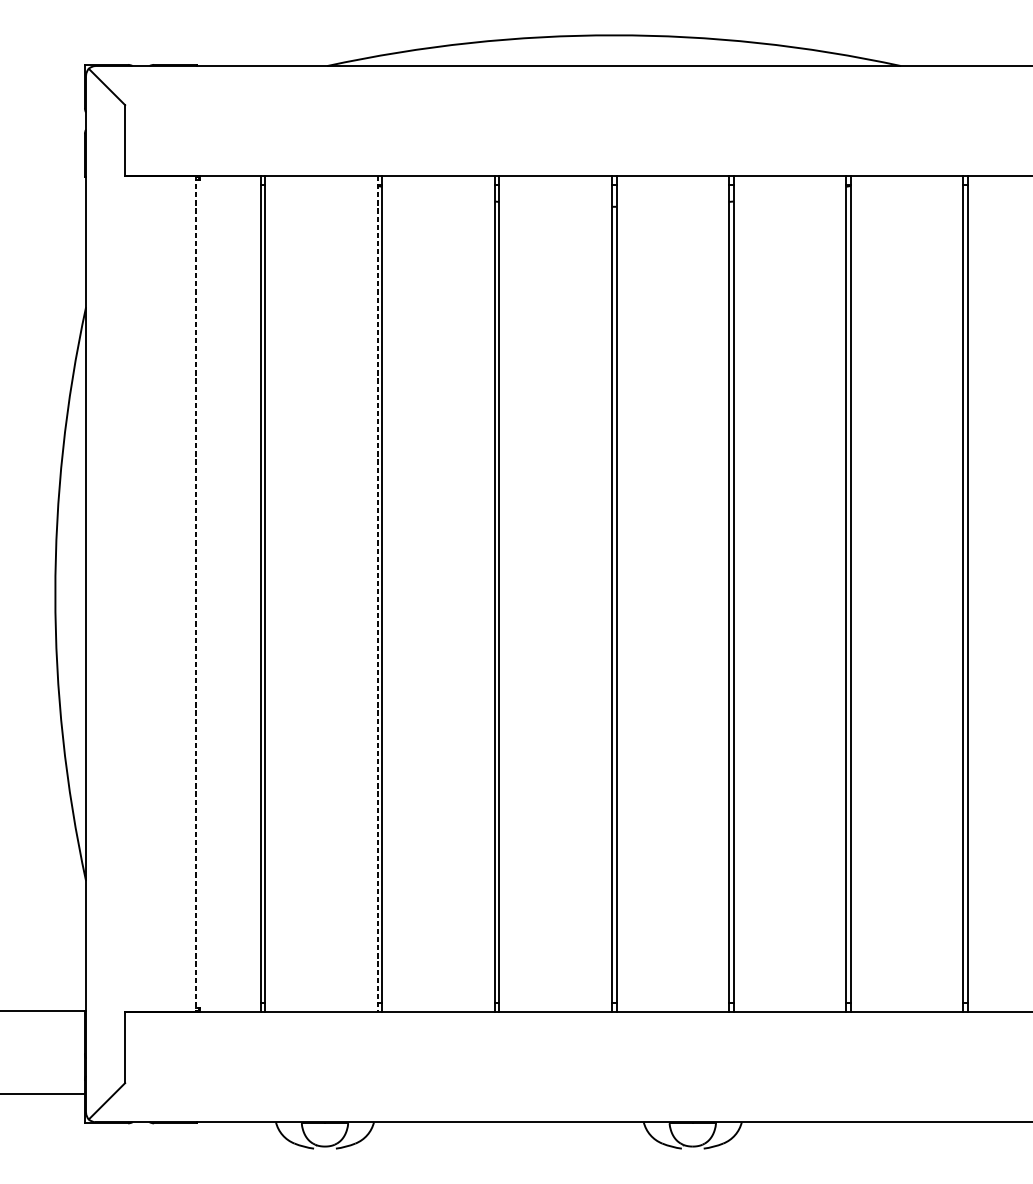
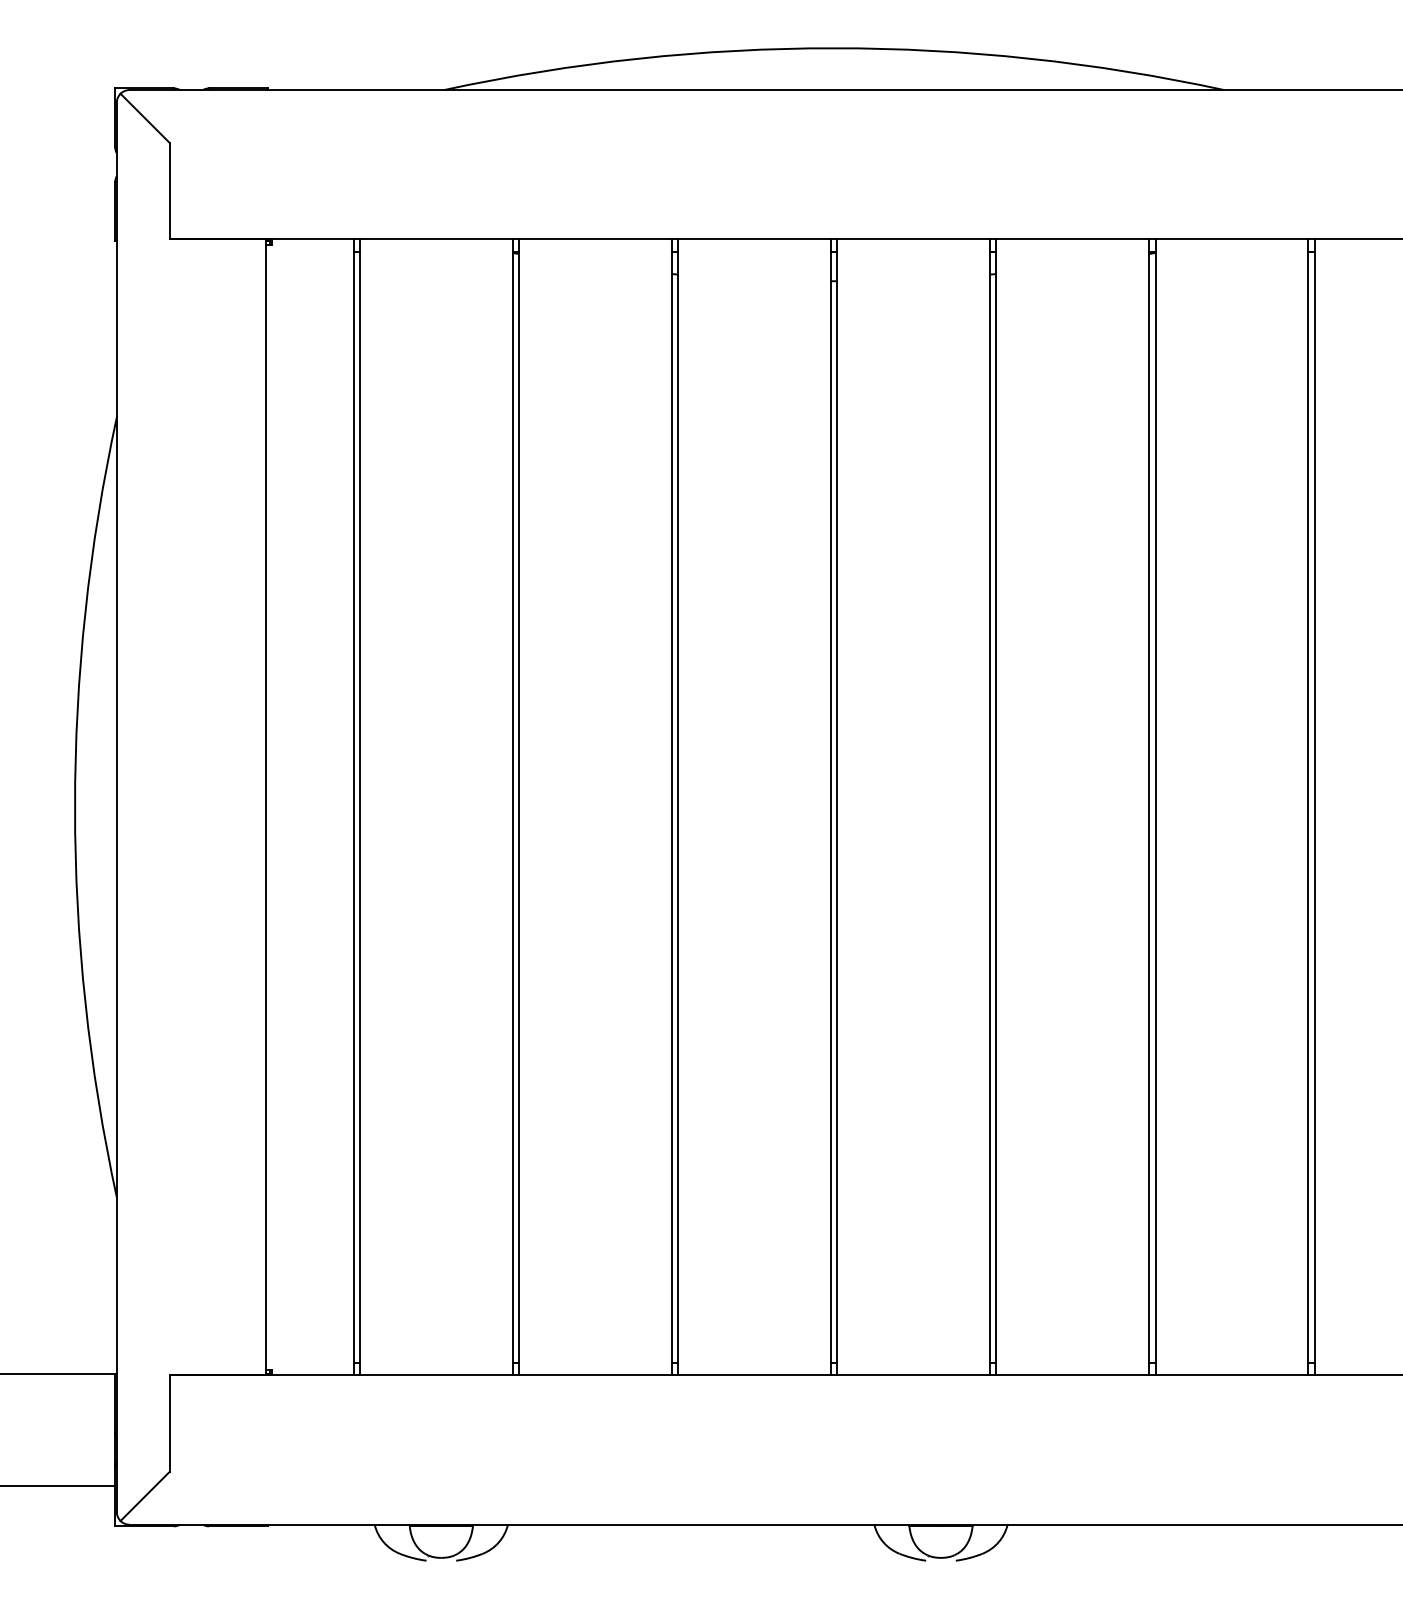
line: (196, 594) -> (266, 807), dashed -> solid
line: (377, 594) -> (512, 807), dashed -> solid

